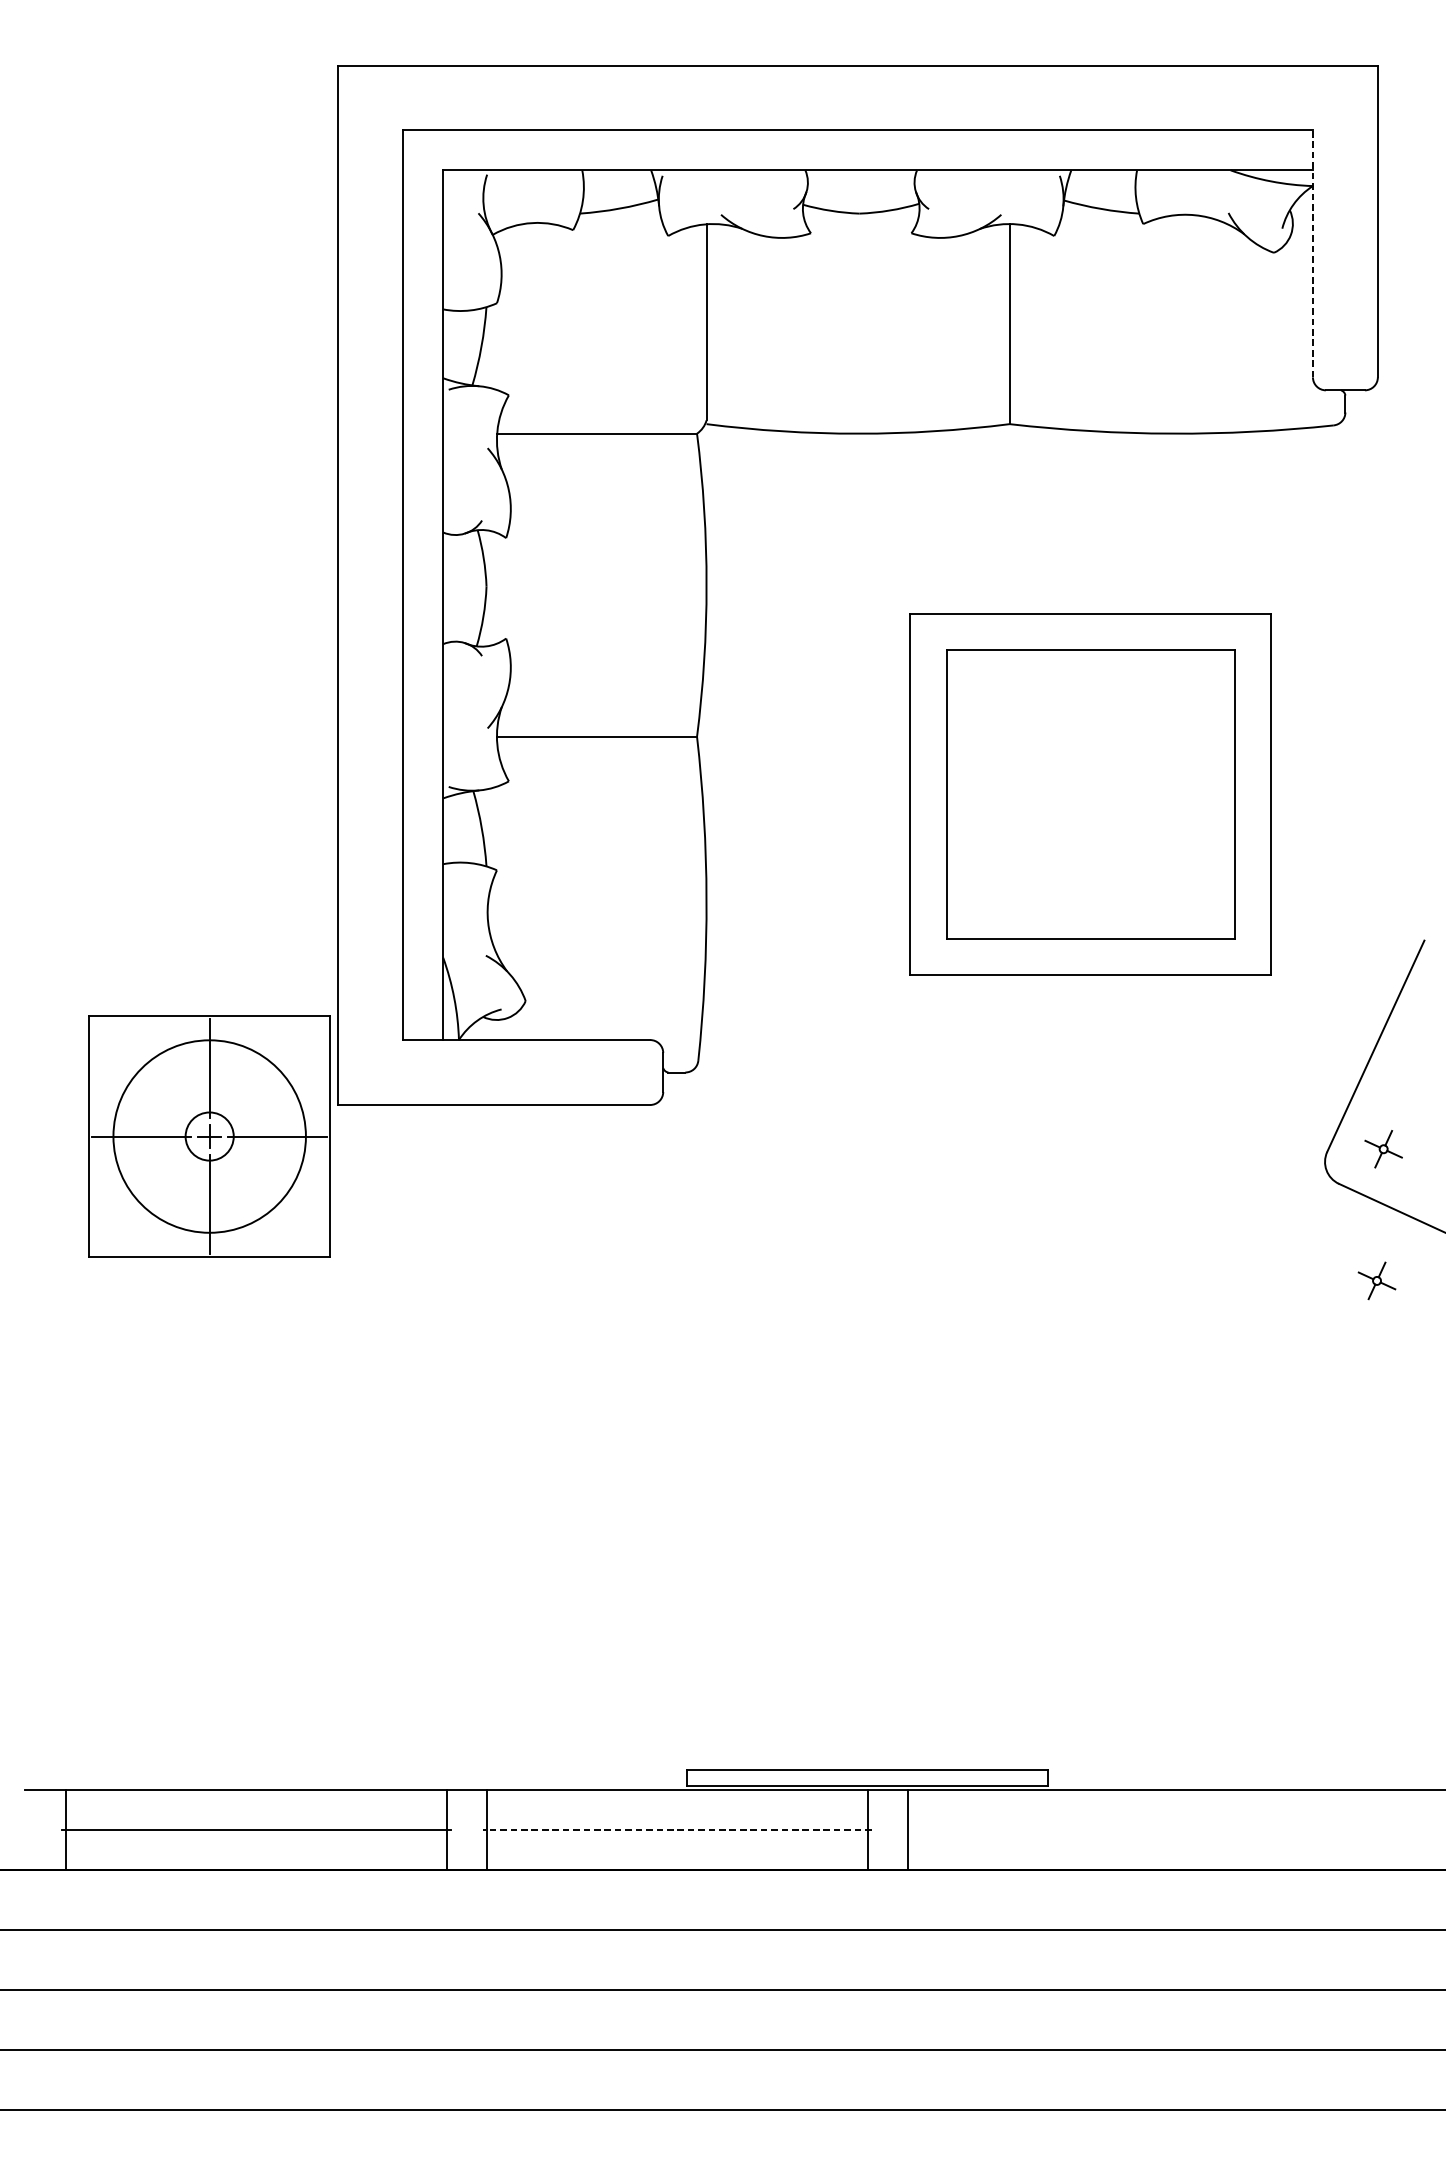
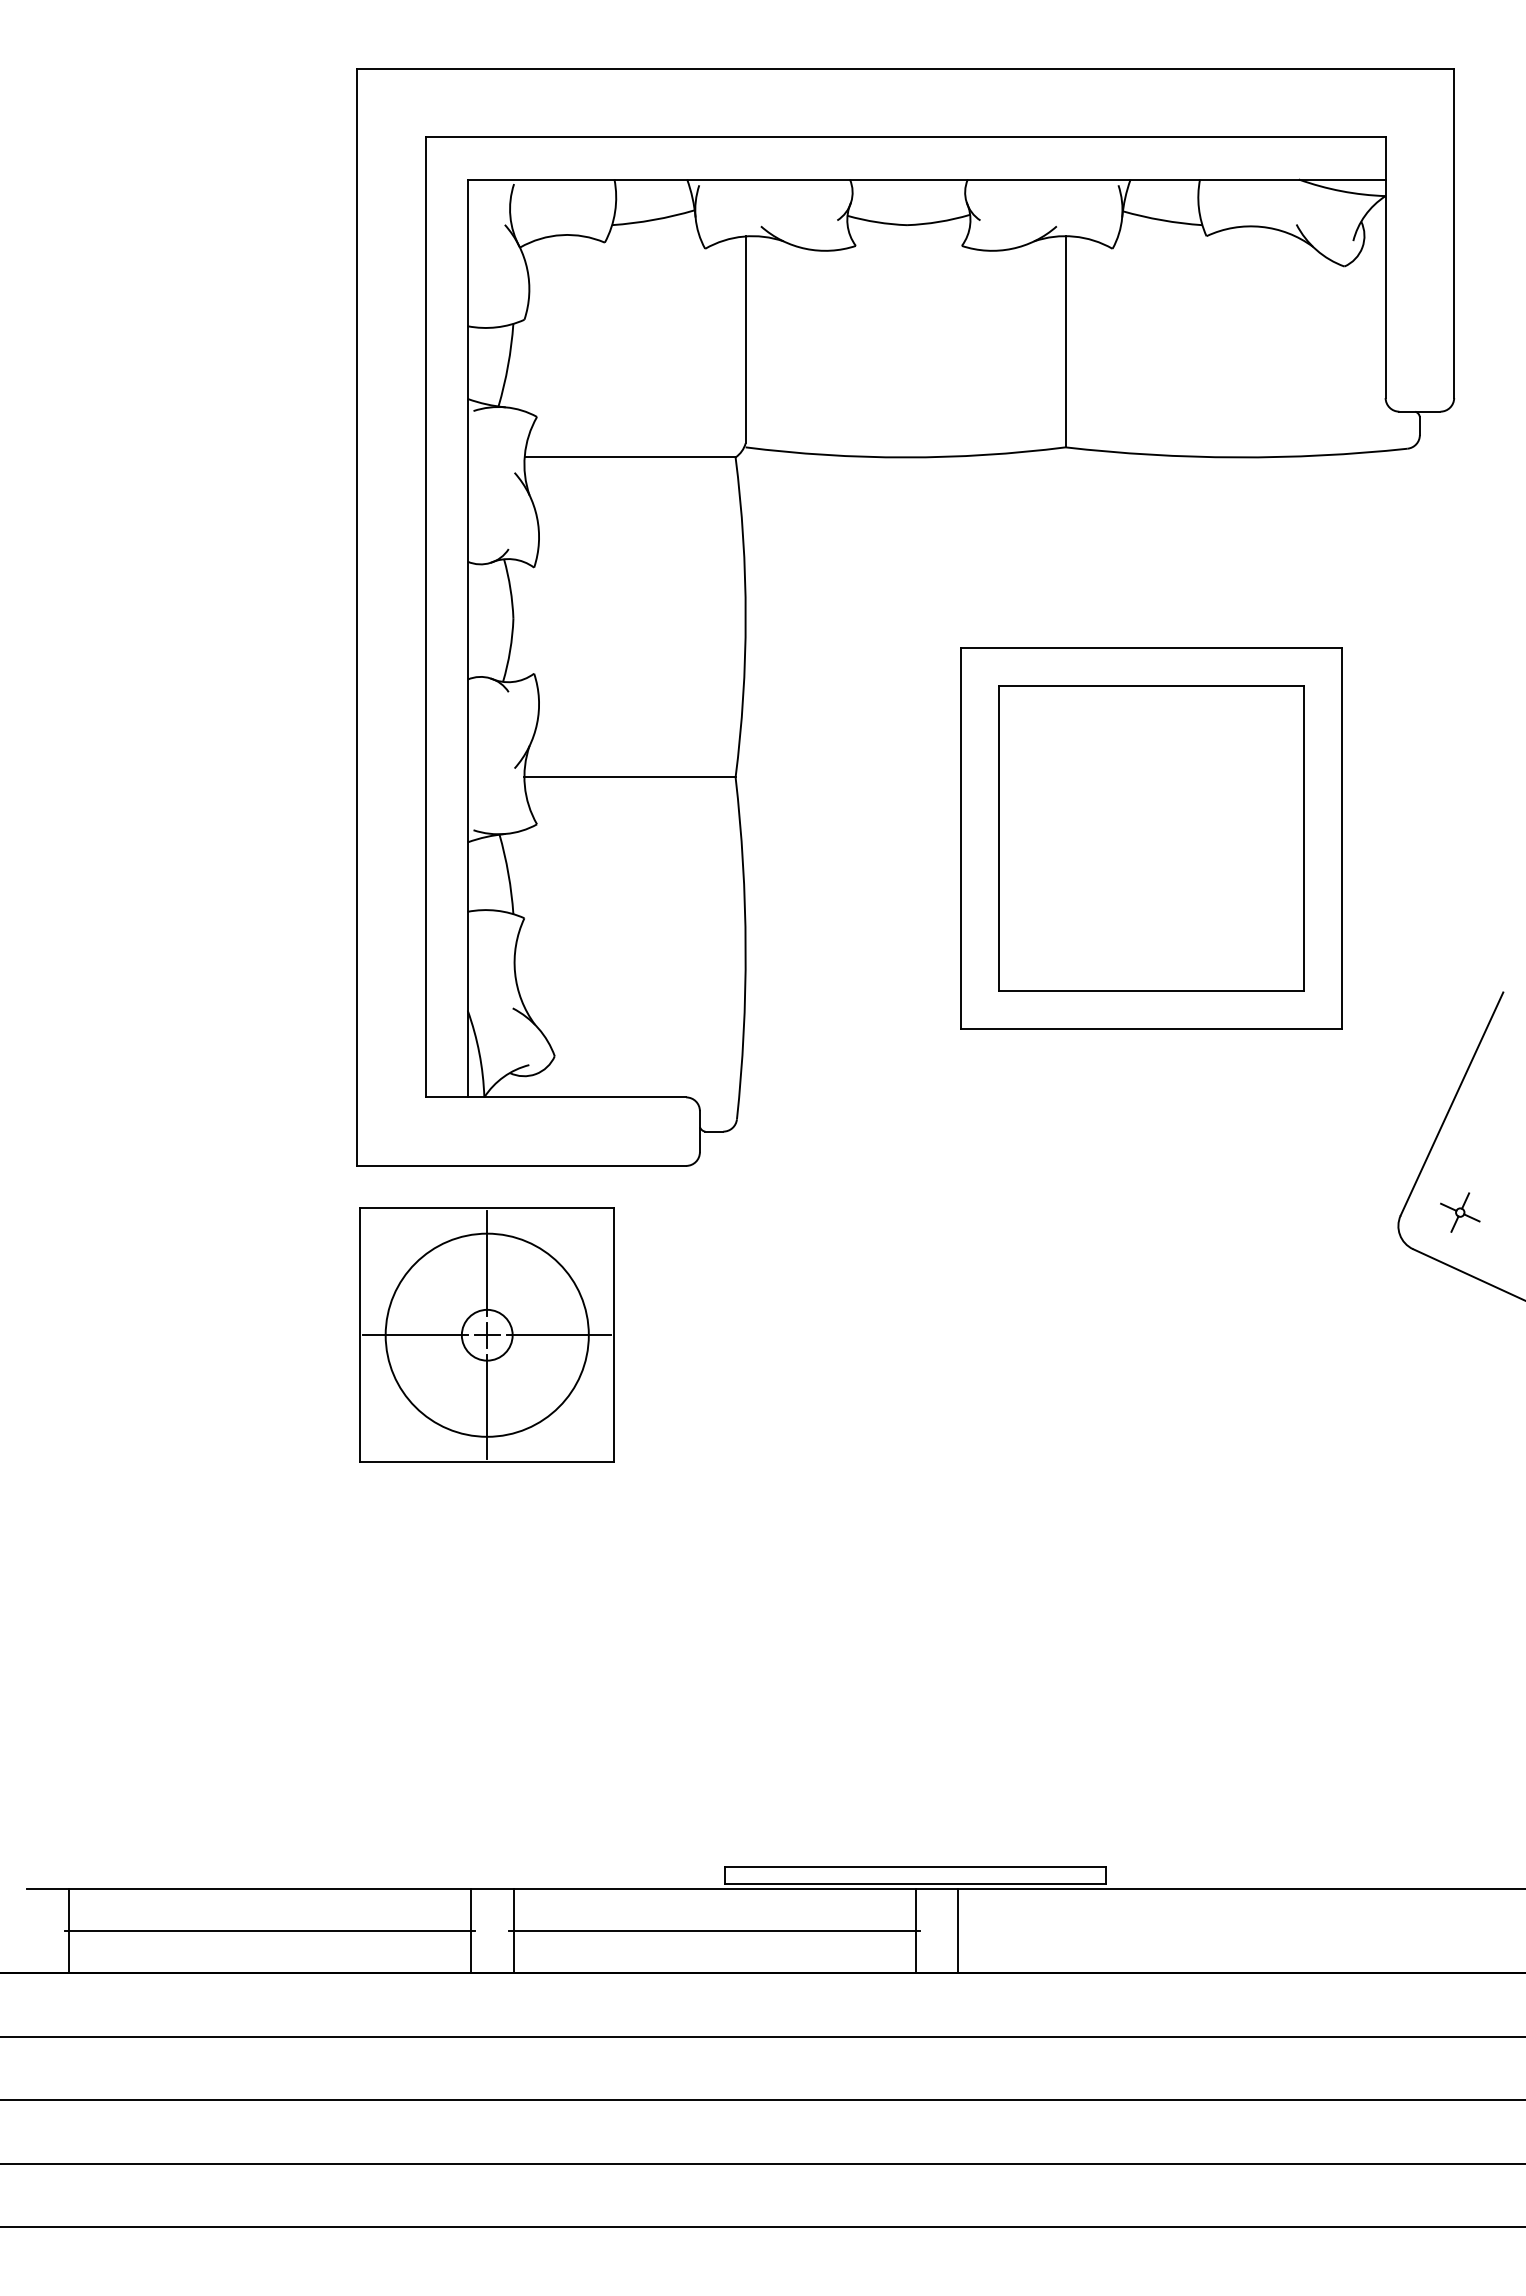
line: (1312, 253) -> (1385, 267), dashed -> solid
part: (208, 1135) -> (486, 1334), moved
part: (1377, 1280) -> (1453, 1351), removed
line: (677, 1829) -> (714, 1930), dashed -> solid

